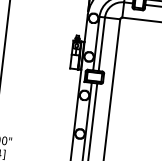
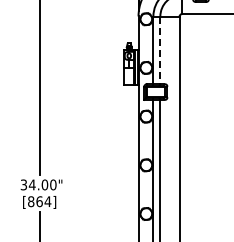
line: (101, 44) -> (160, 50), solid -> dashed

